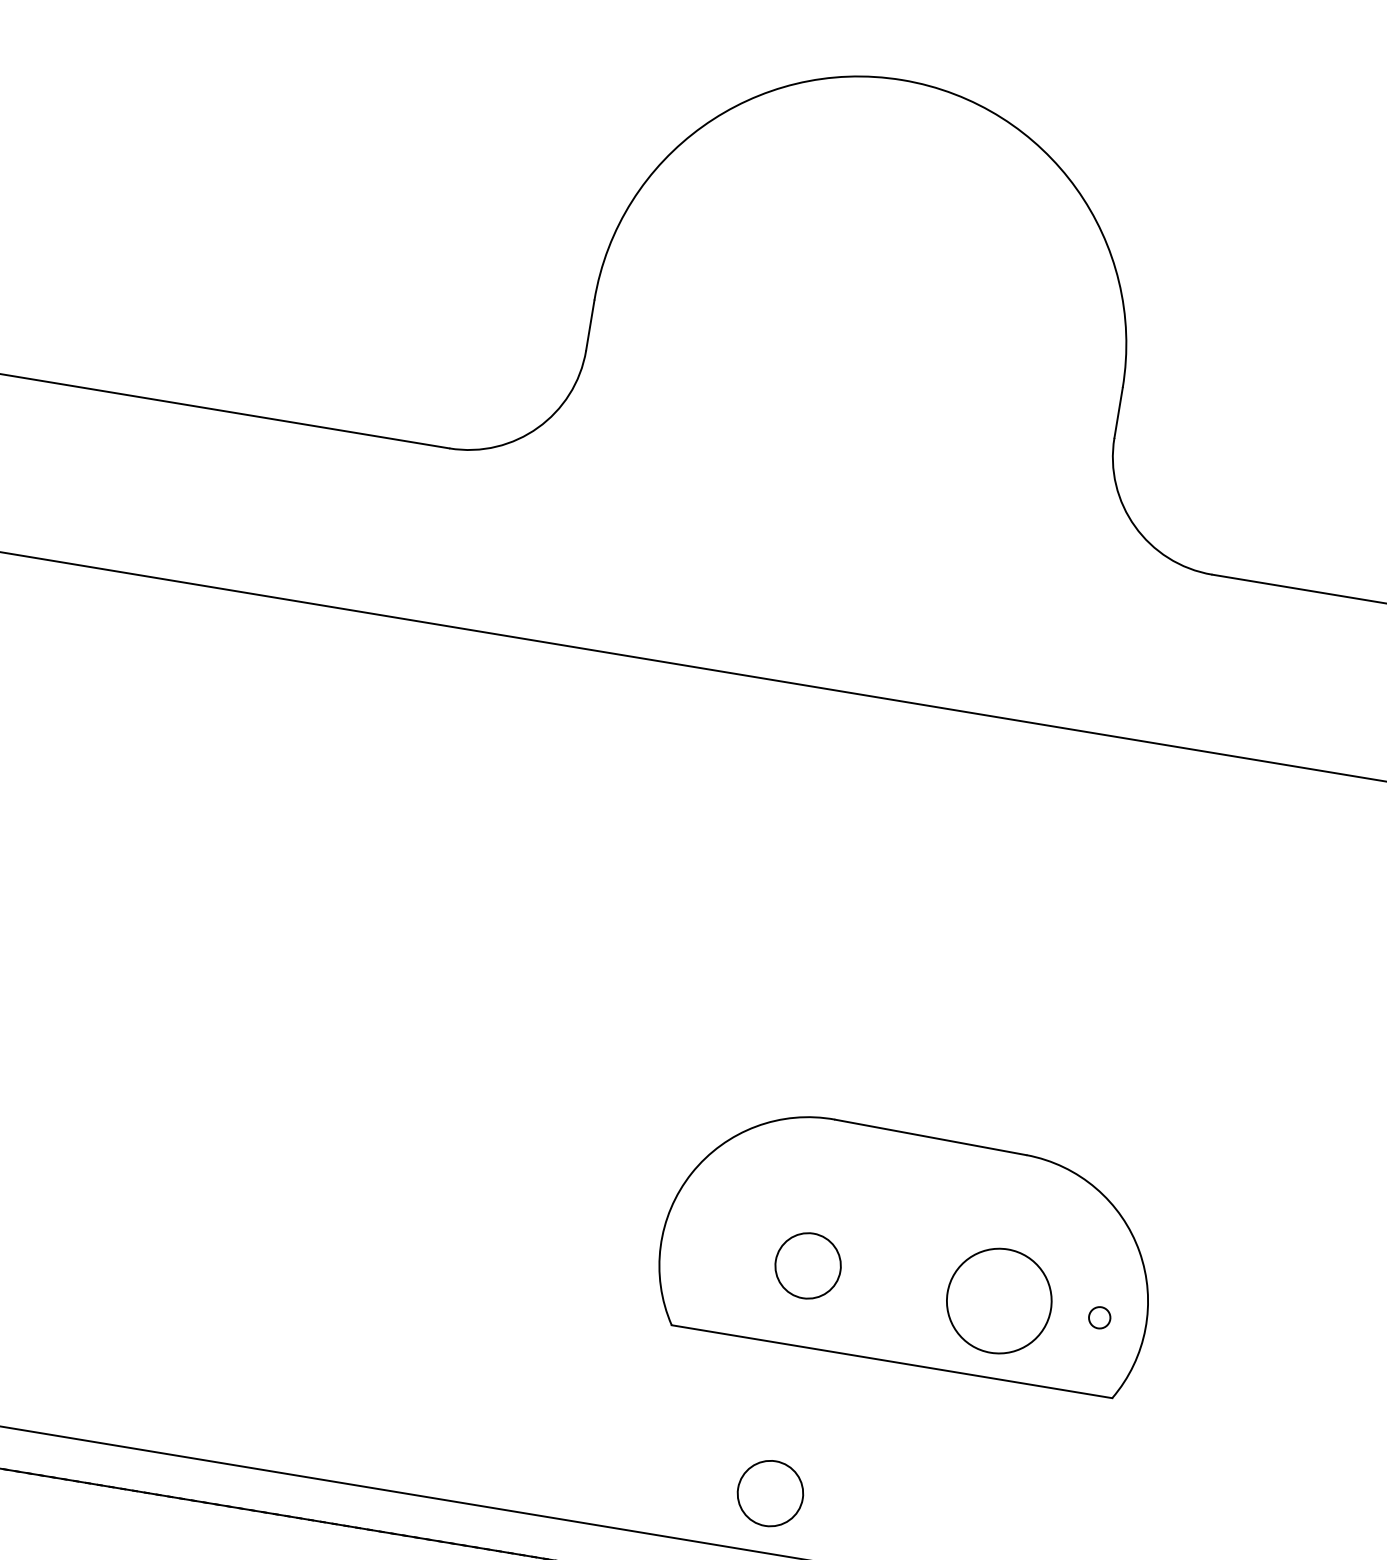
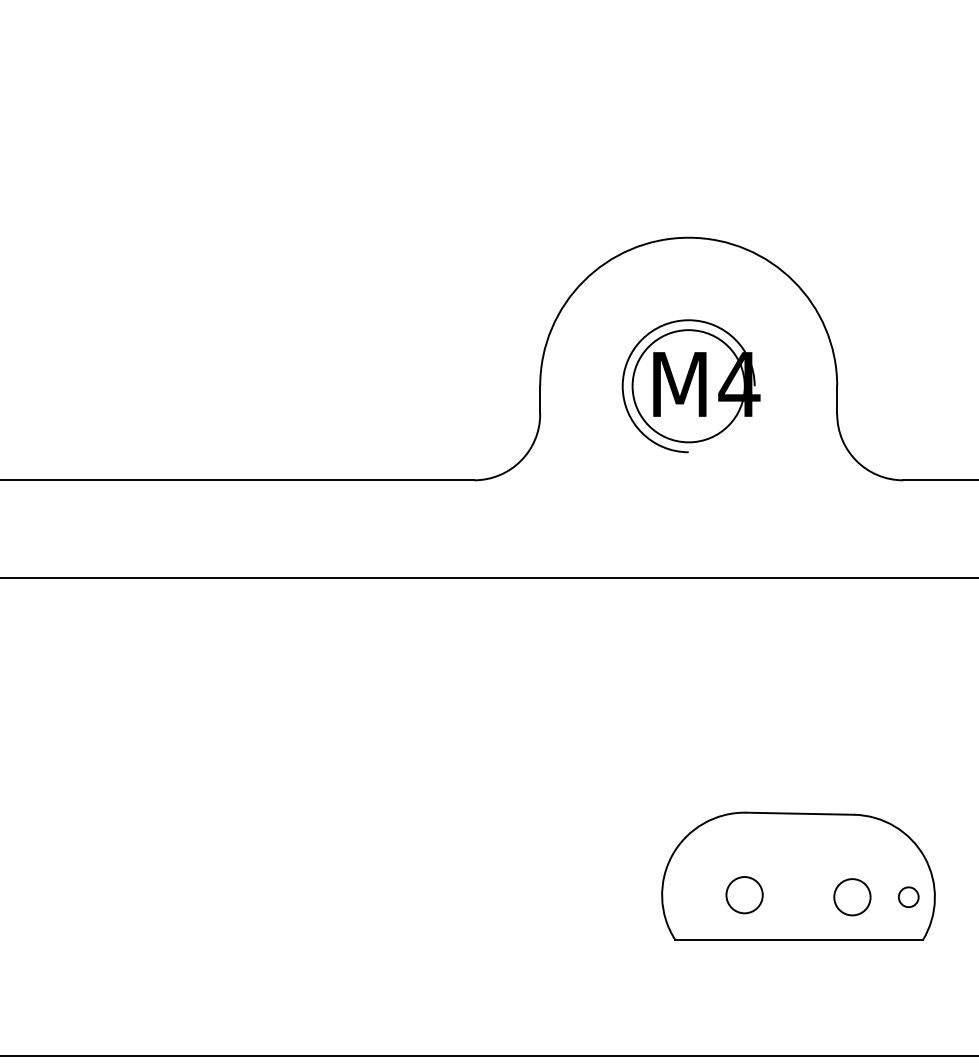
part: (861, 345) -> (690, 386), added
circle: (999, 1301) -> (852, 897), size x0.62
circle: (1099, 1316) -> (908, 896), size x1.67
circle: (770, 1494) -> (744, 1023), removed

